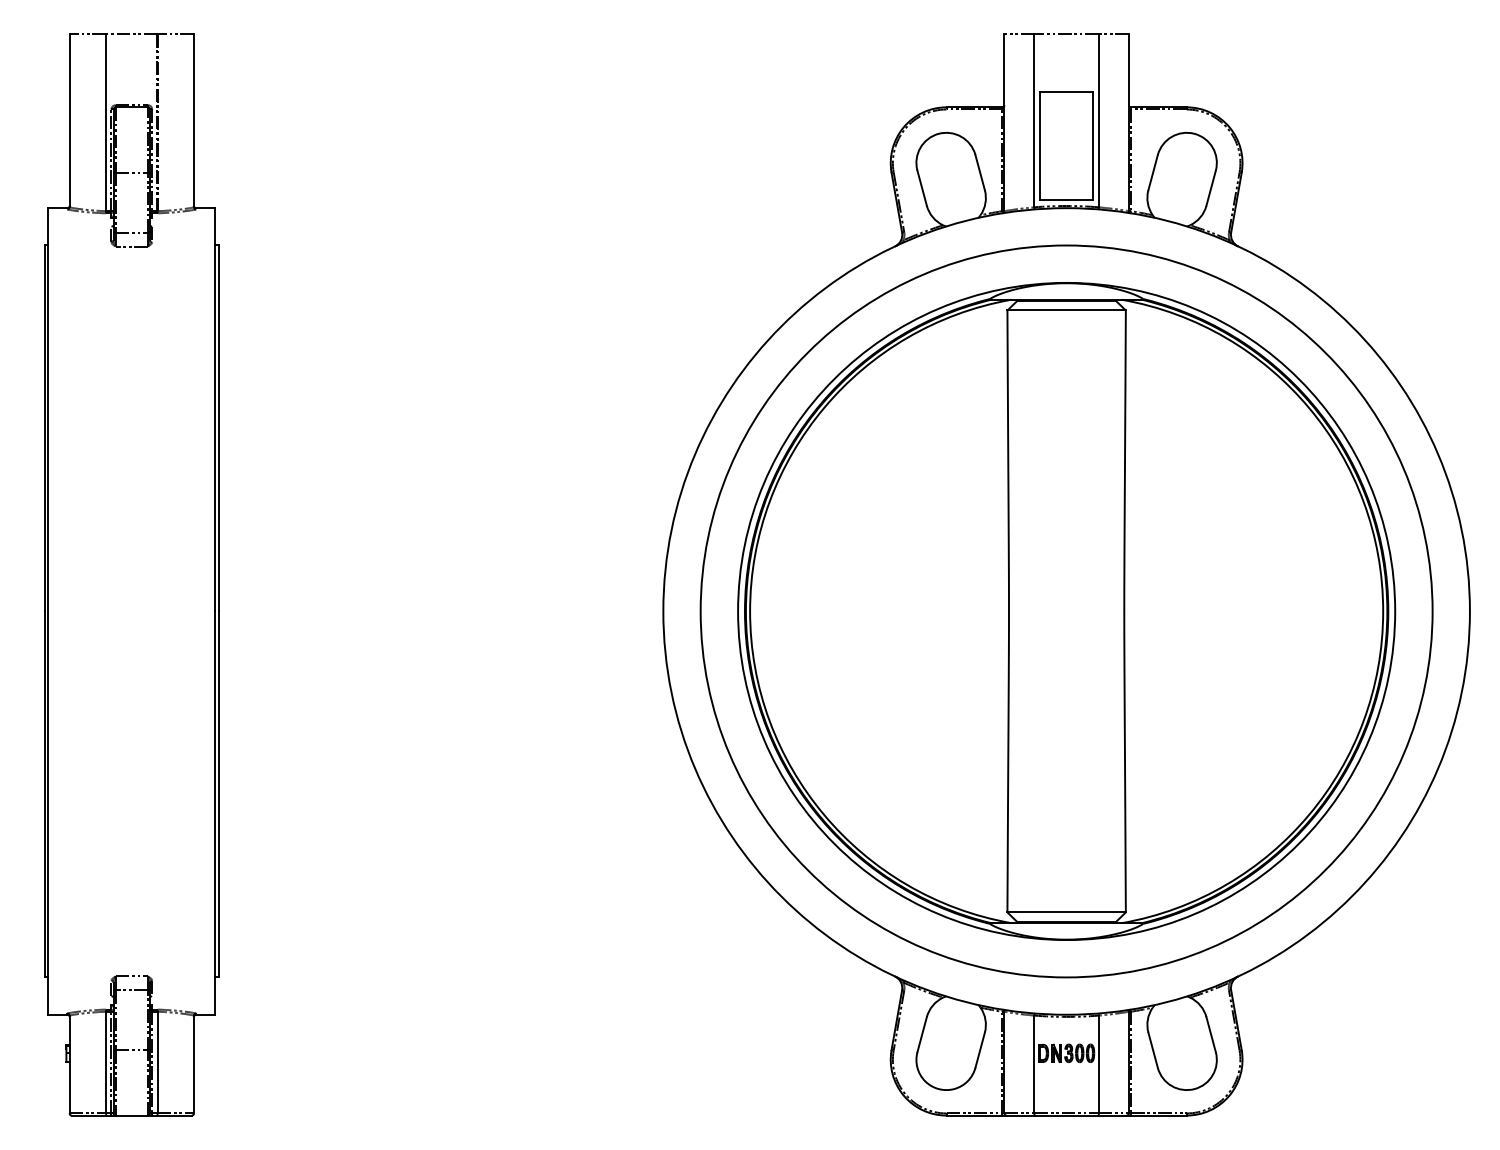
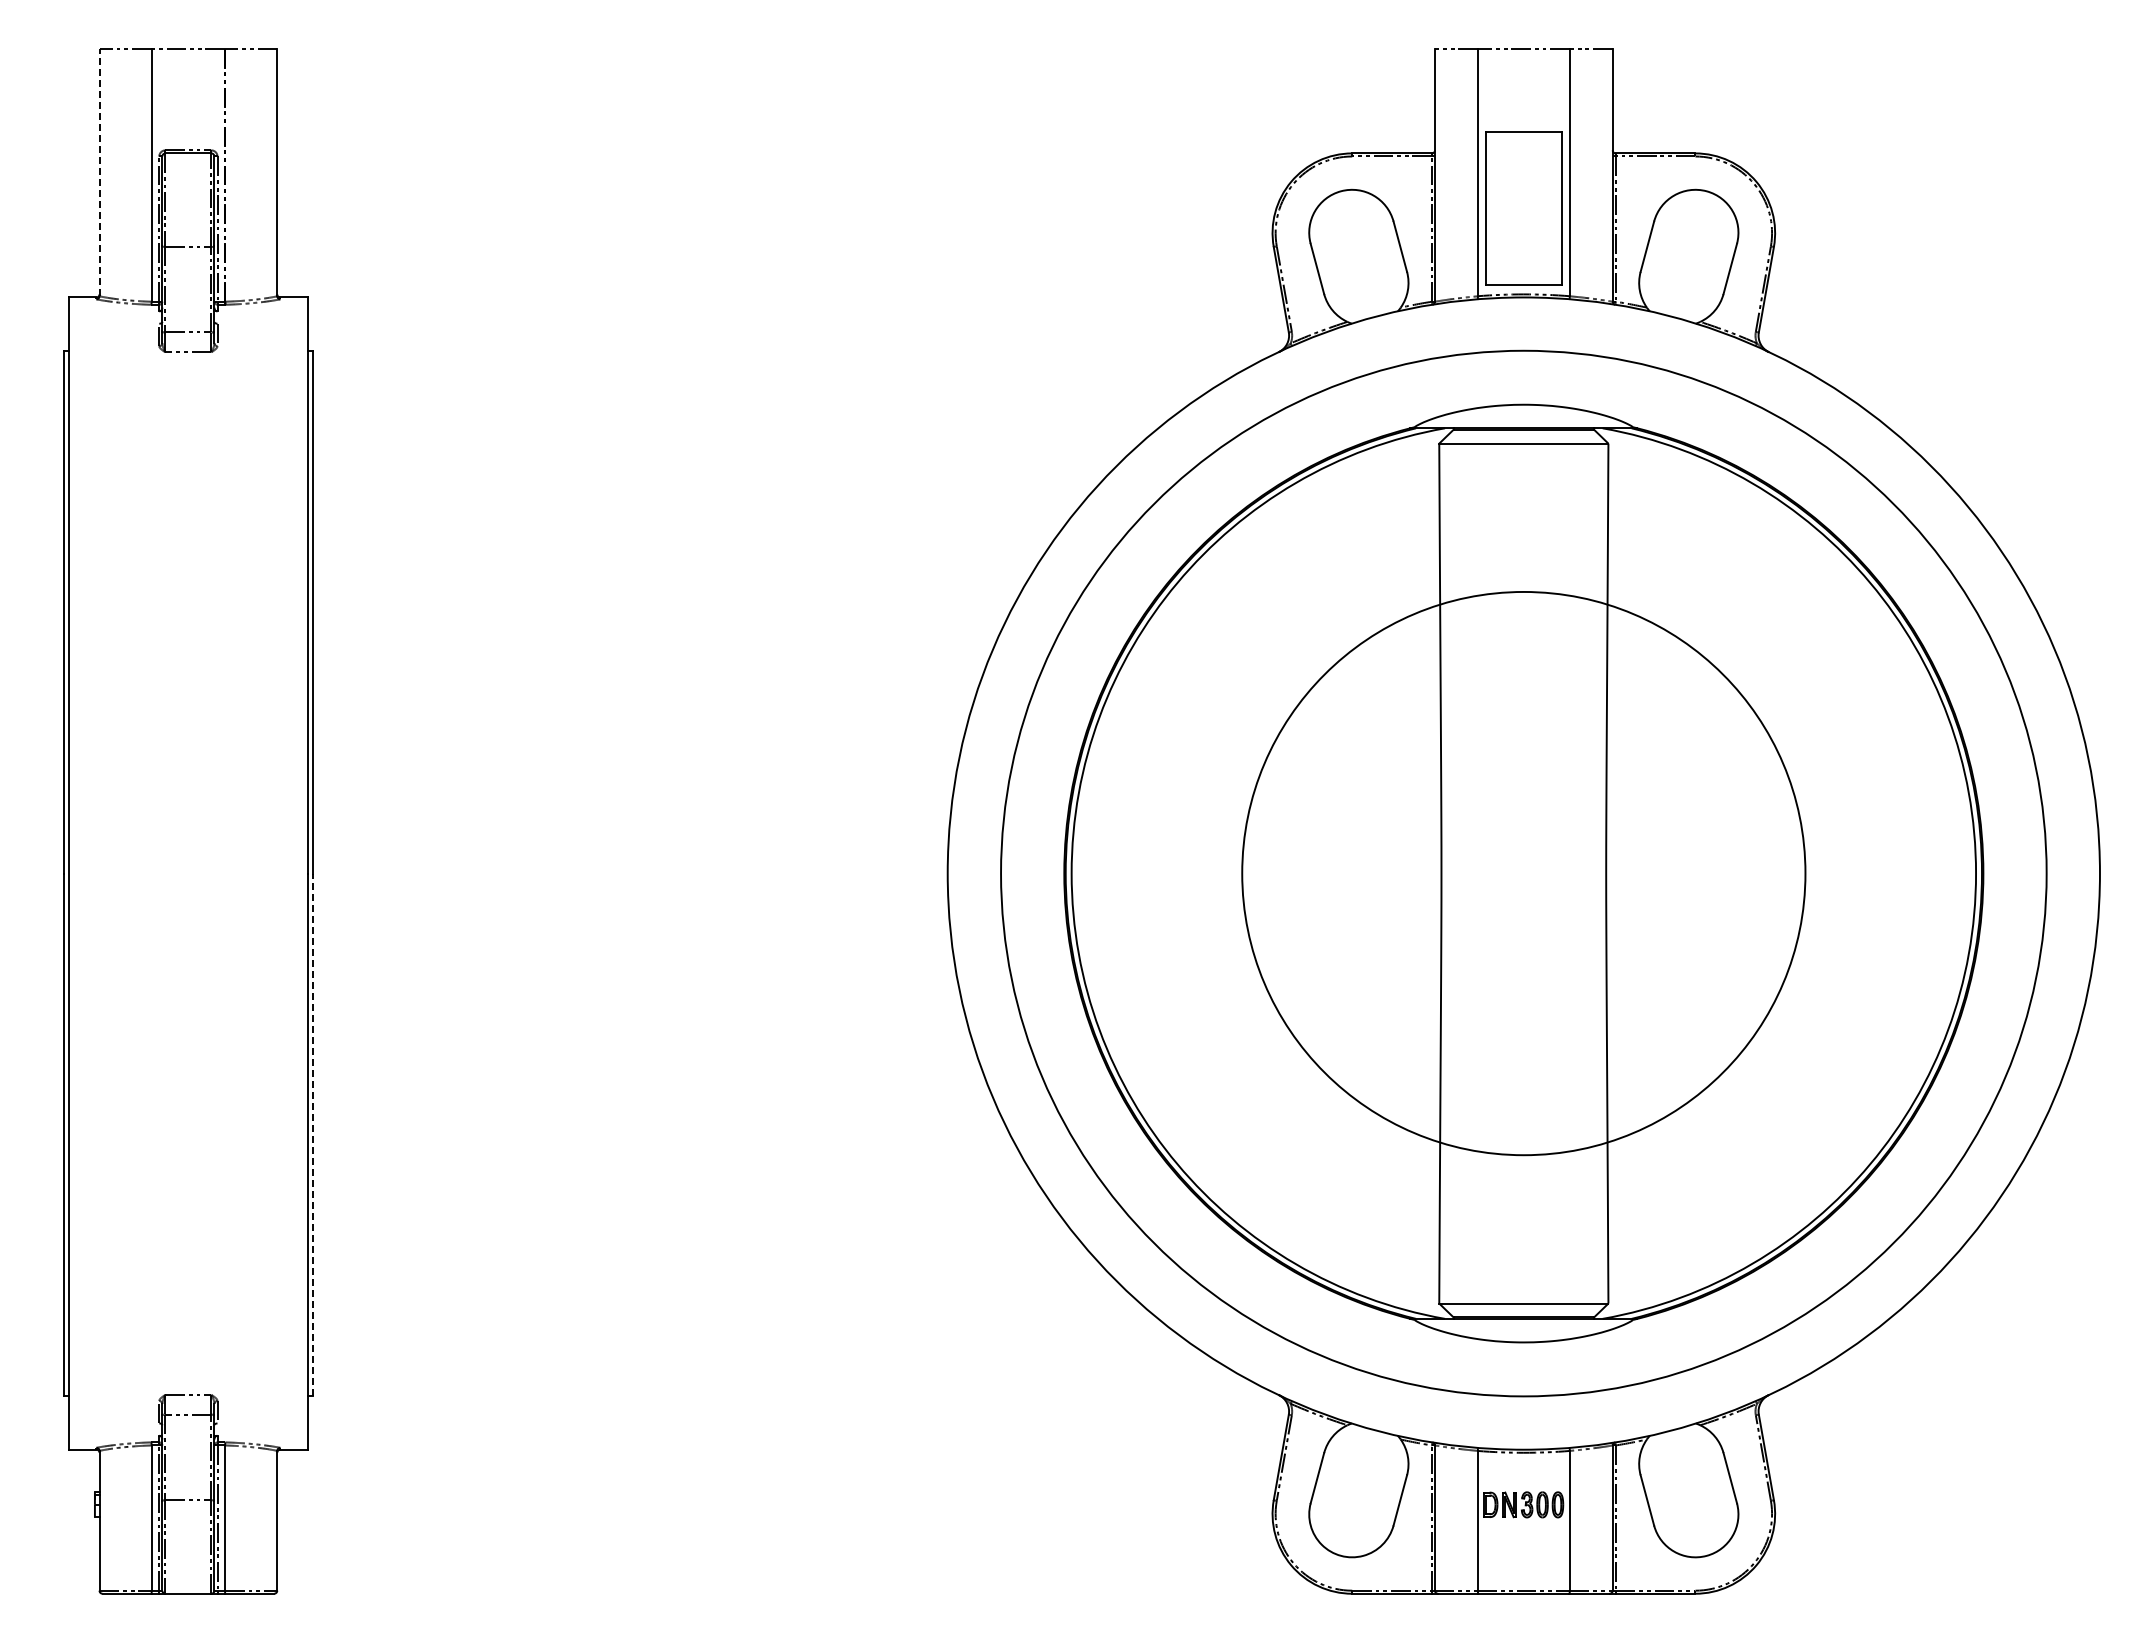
line: (69, 120) -> (99, 172), solid -> dashed
circle: (1066, 611) -> (1523, 873), size x0.6
line: (218, 794) -> (312, 1134), solid -> dashed

